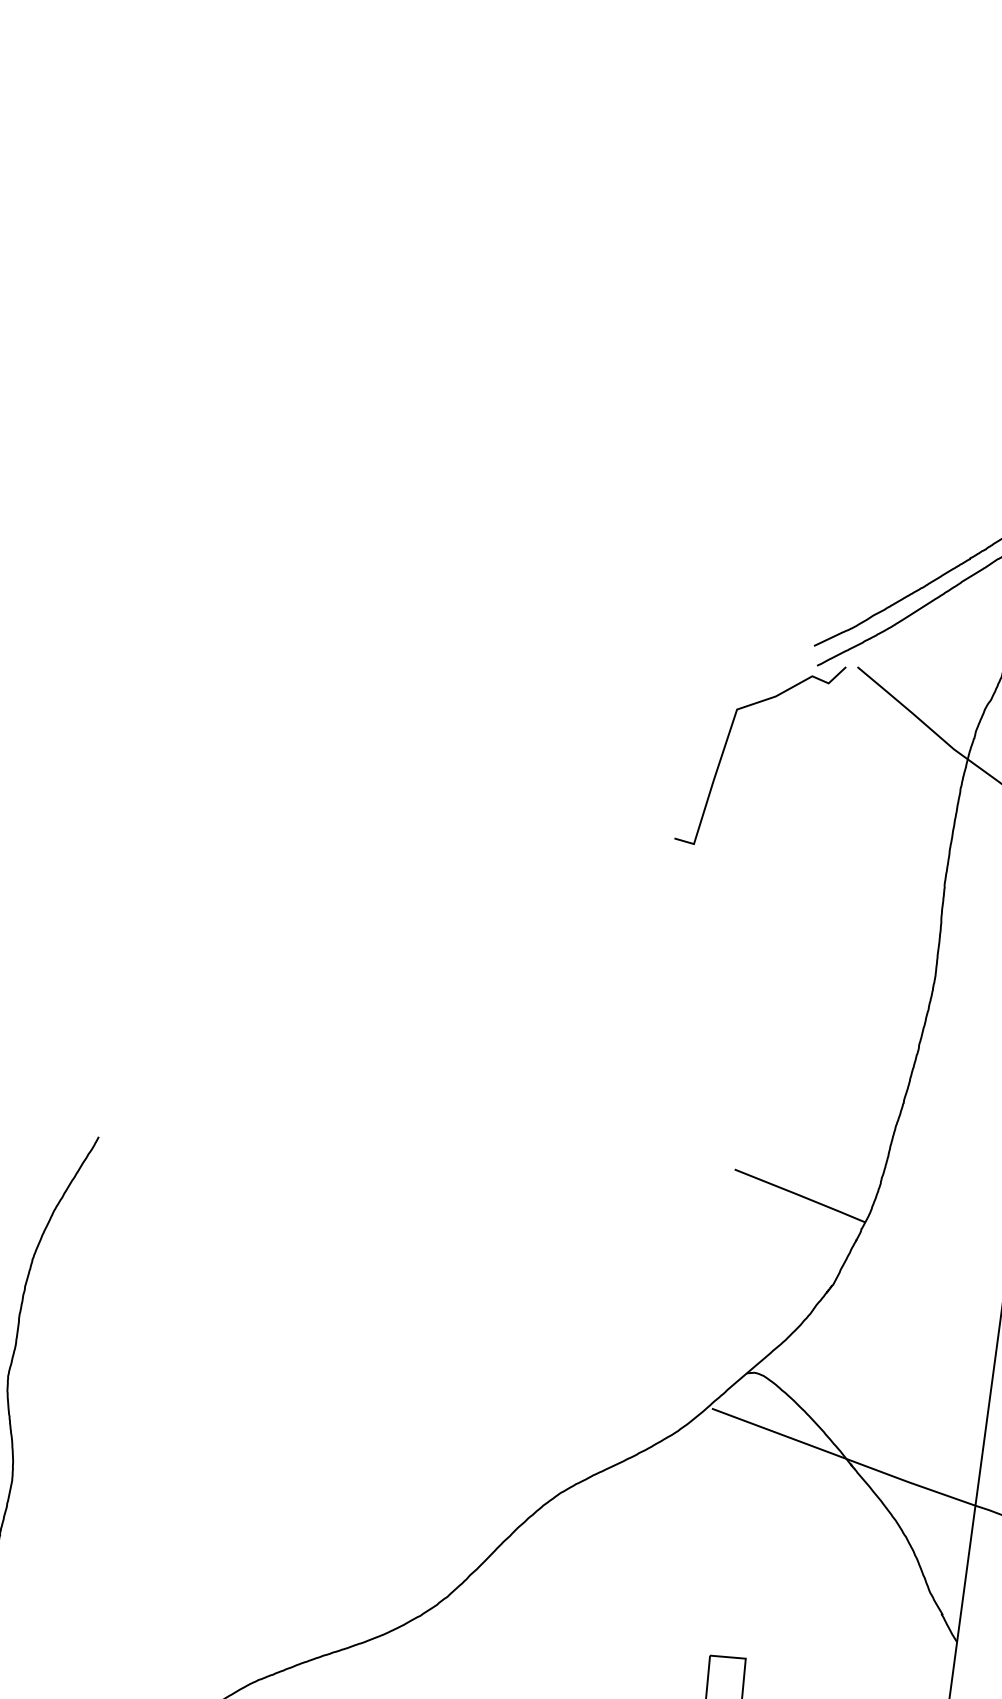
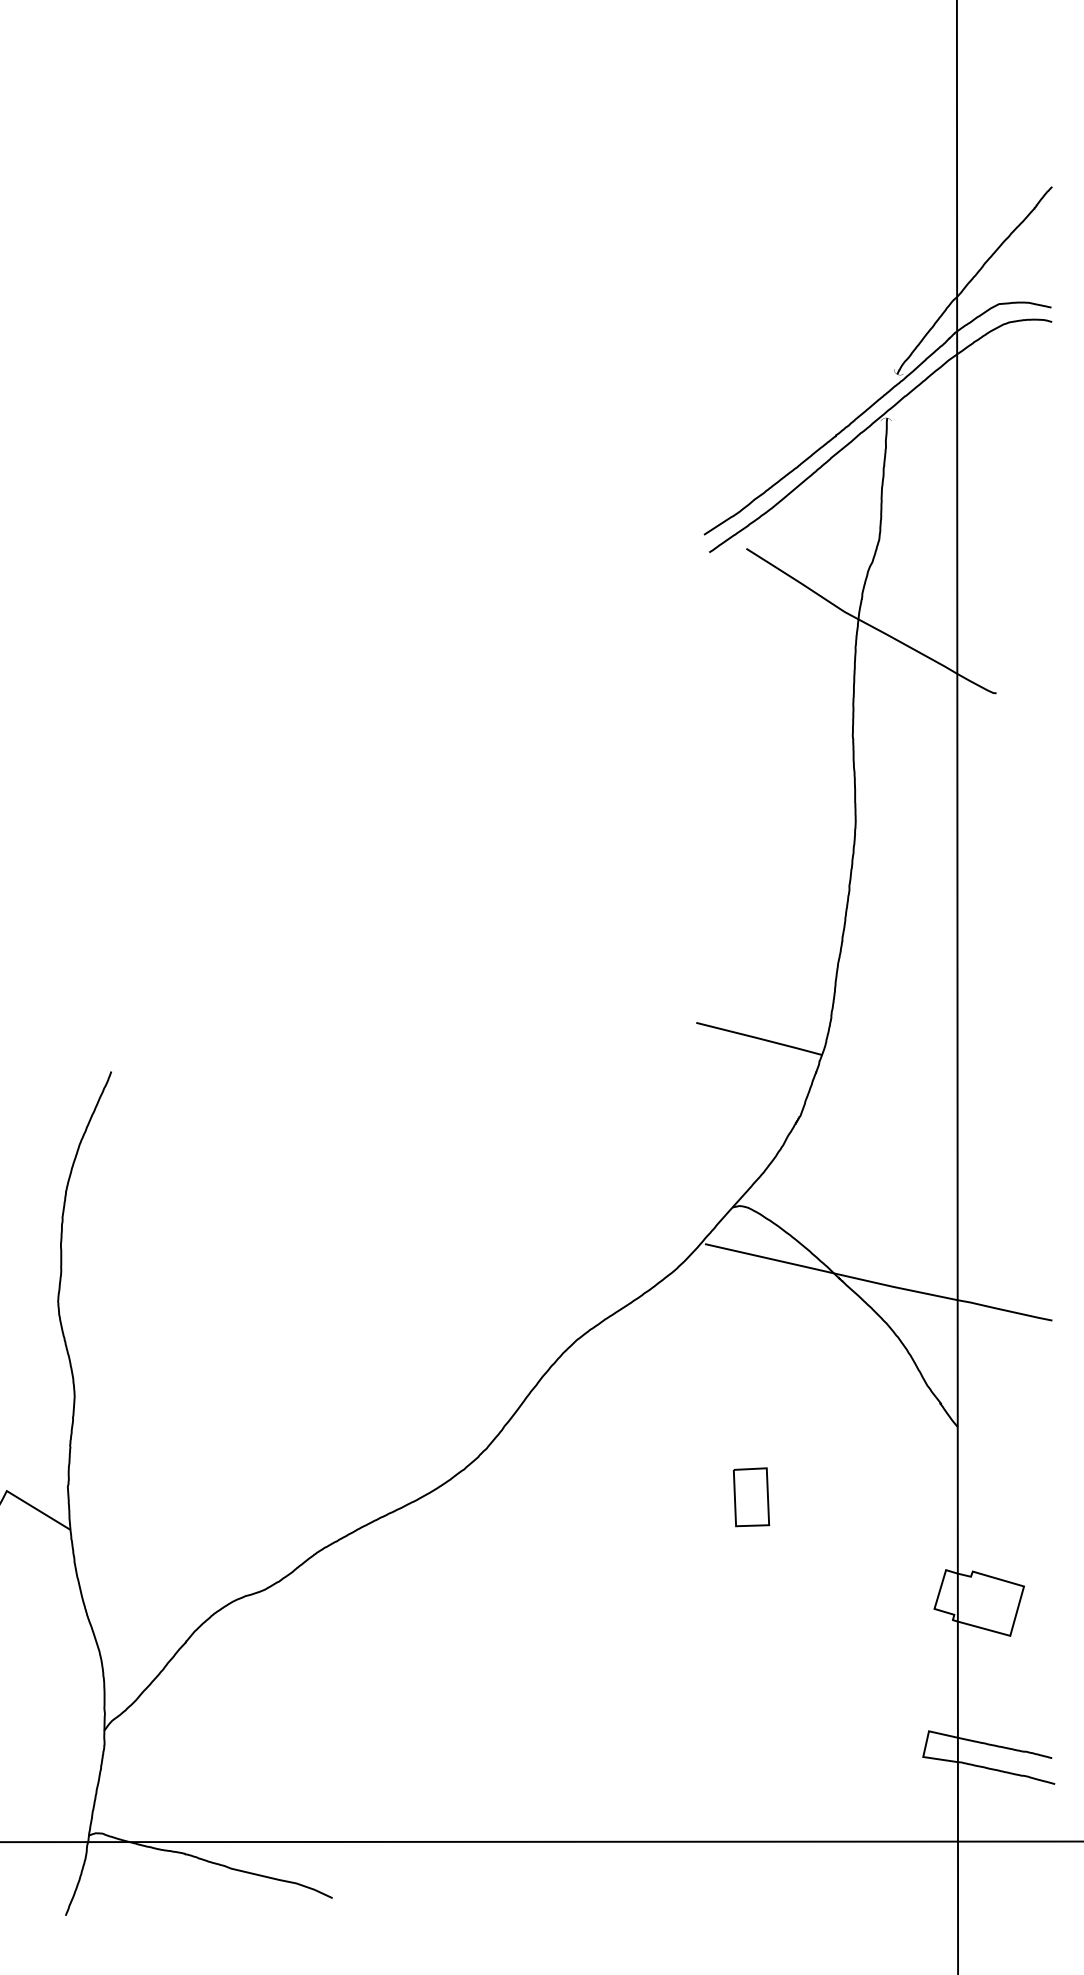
curve: (726, 745) -> (636, 636), removed

